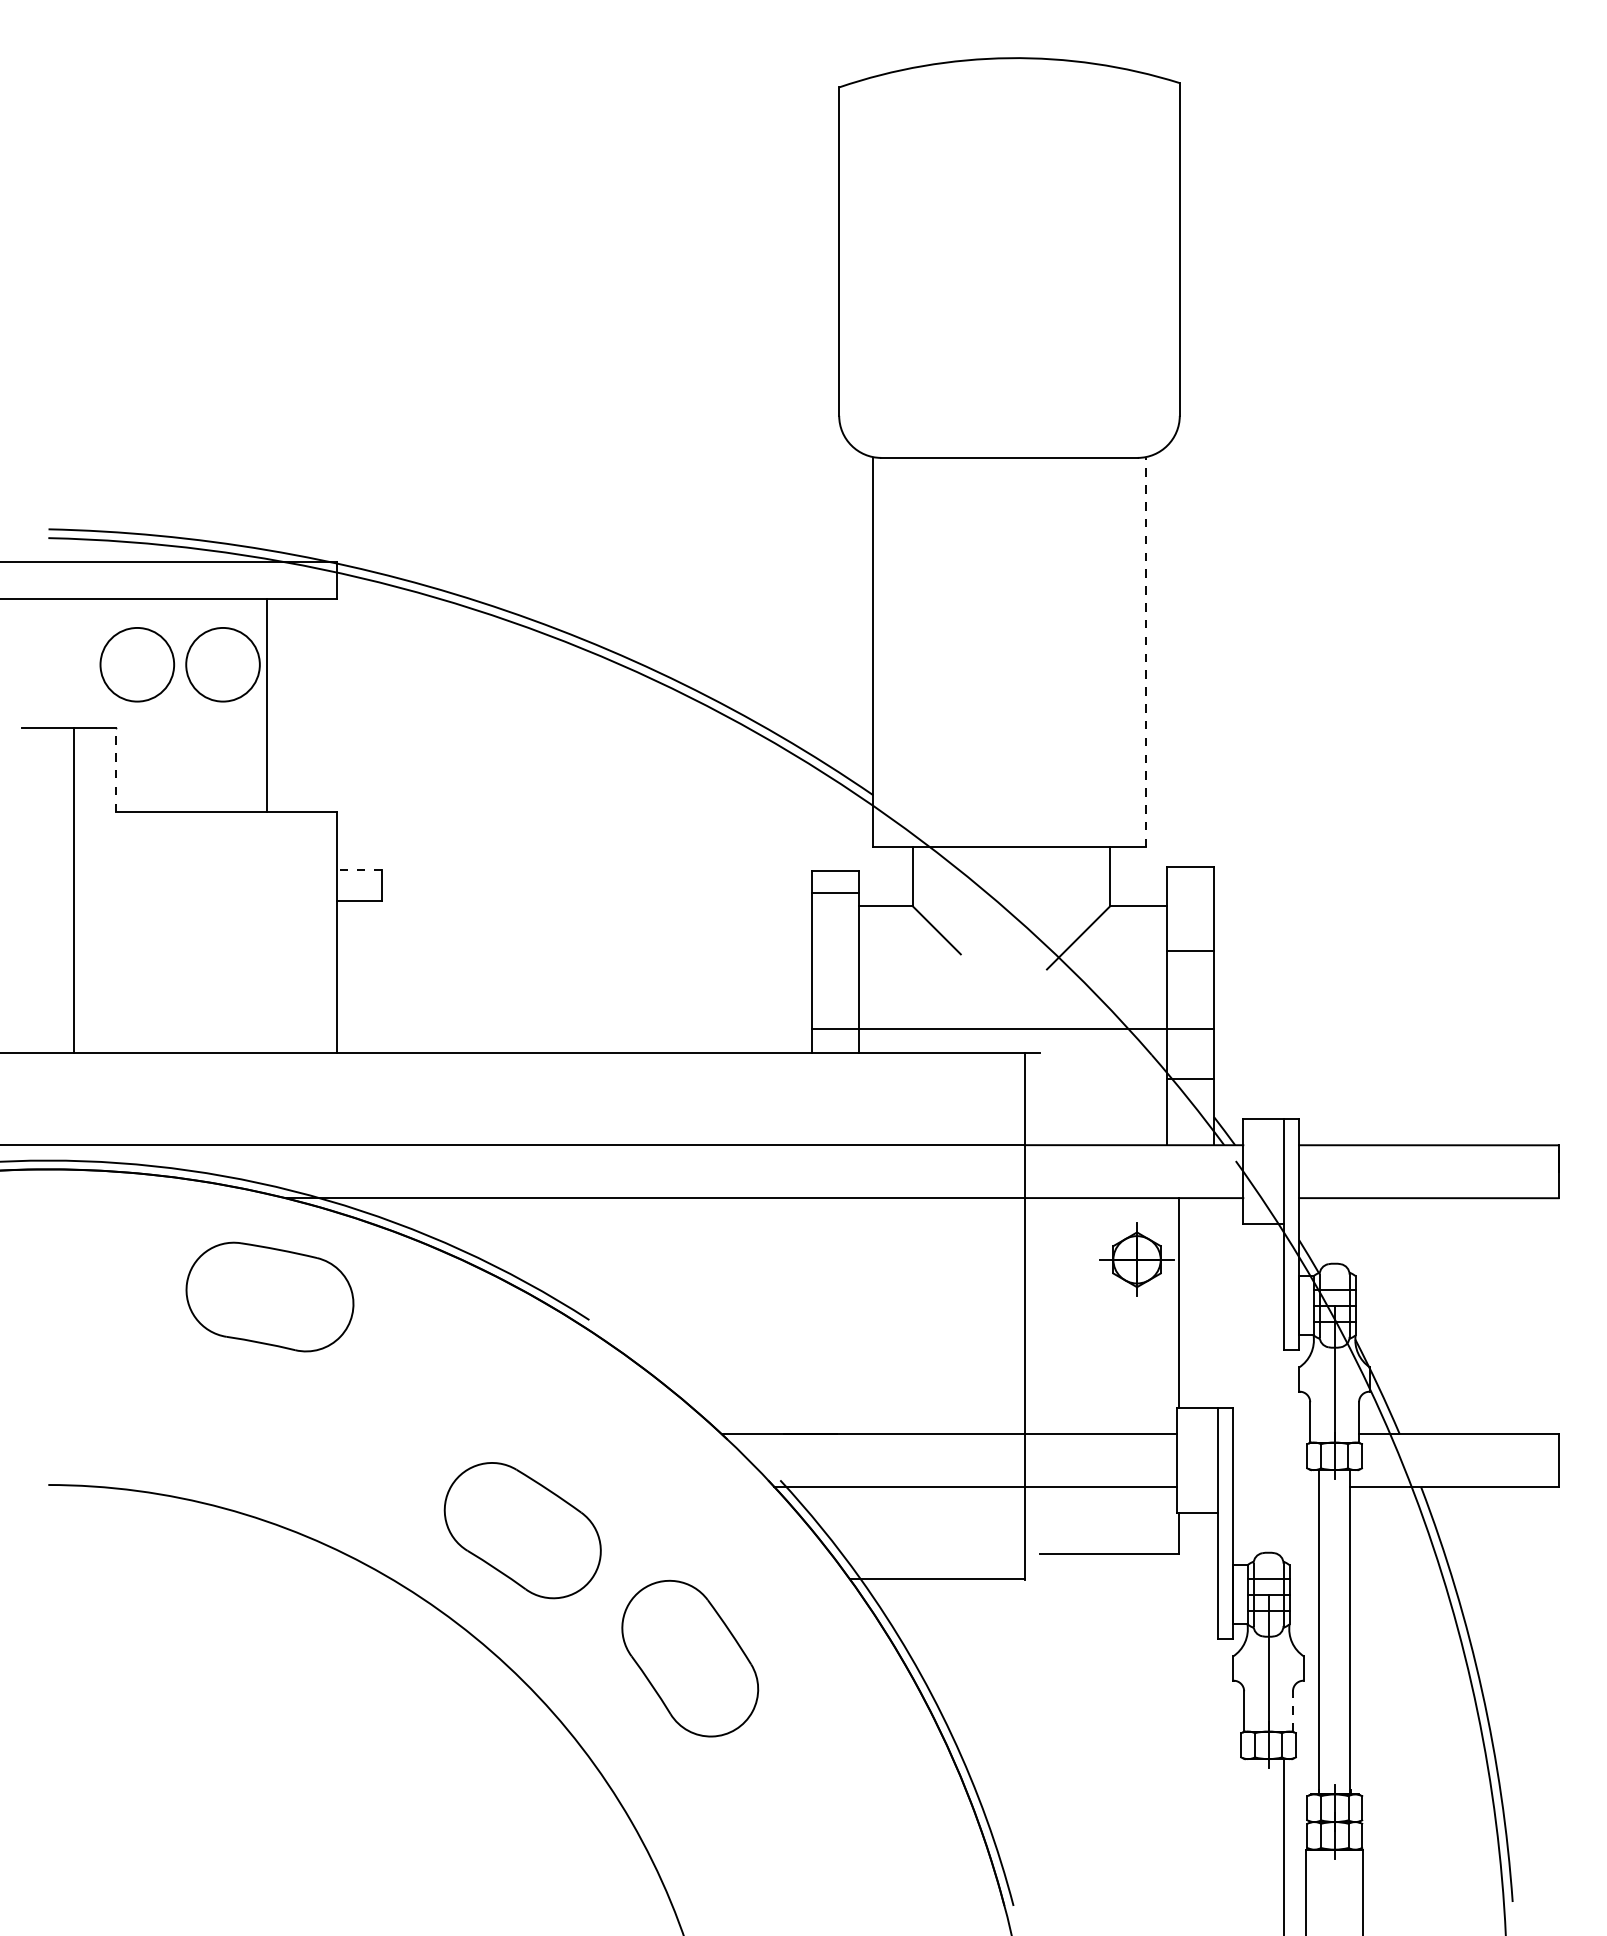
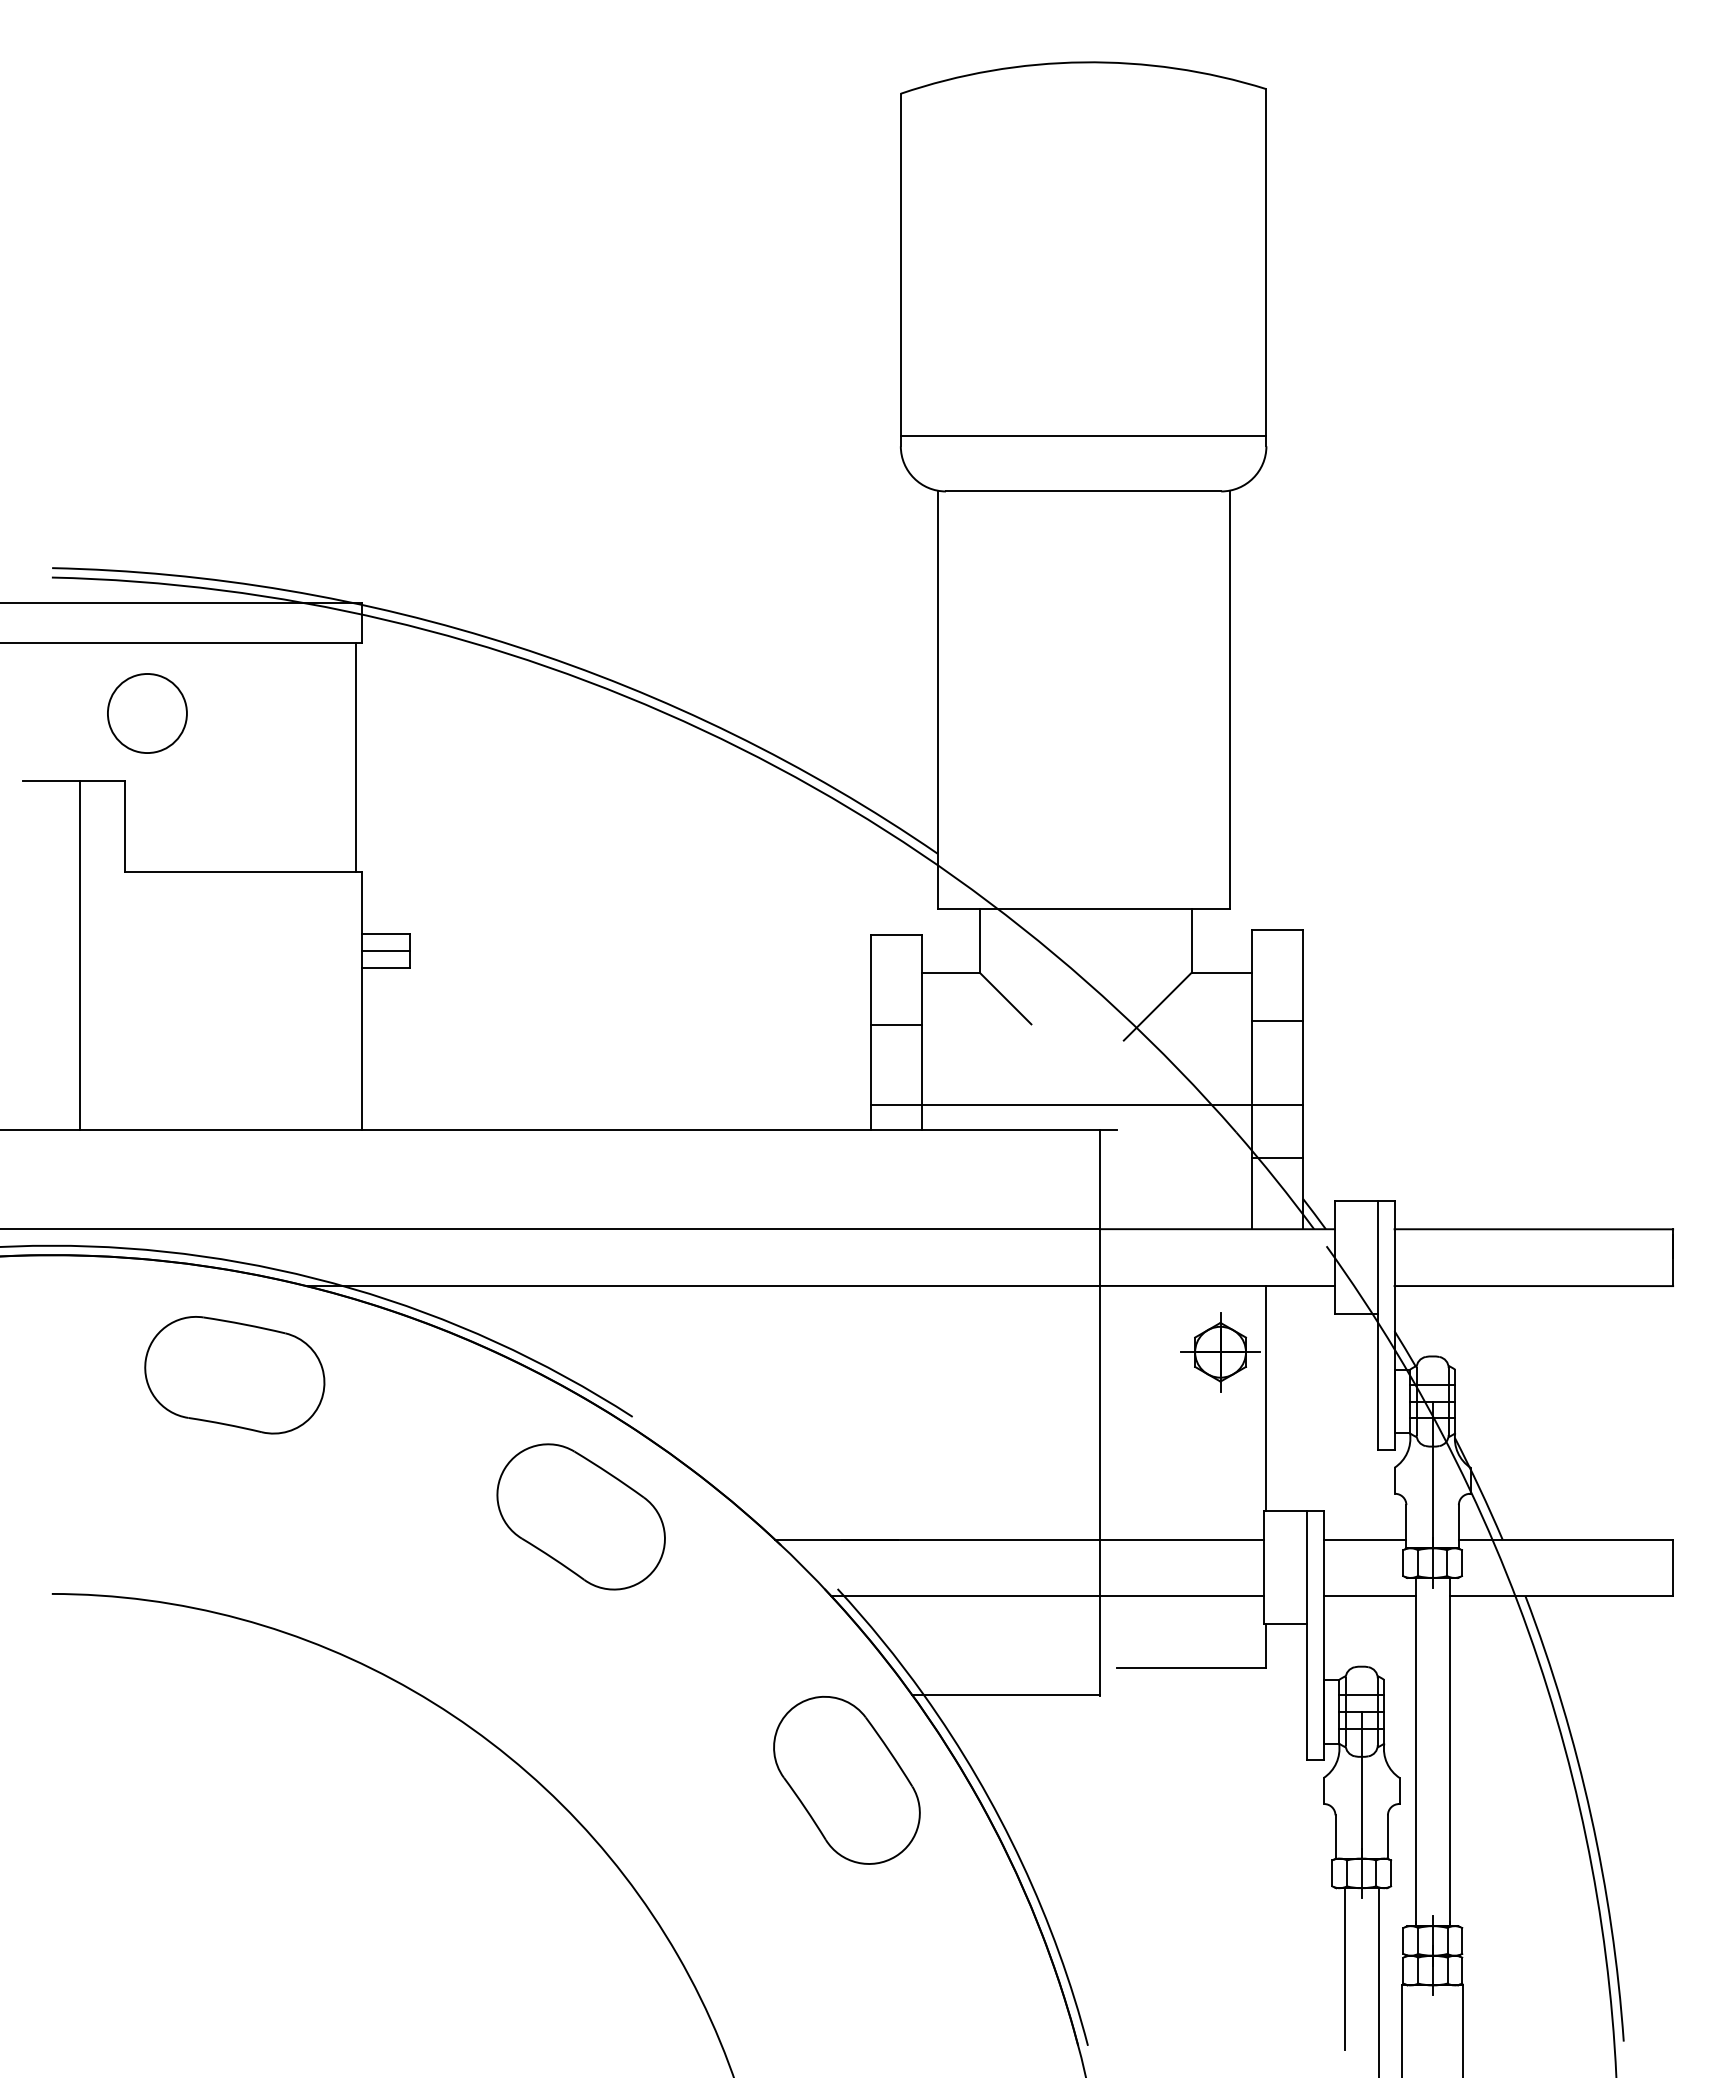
line: (1009, 406) -> (1083, 436), added
line: (1145, 652) -> (1229, 700), dashed -> solid
circle: (223, 664) -> (239, 713), removed
line: (266, 704) -> (356, 756), moved
line: (115, 769) -> (124, 825), dashed -> solid
line: (360, 869) -> (386, 933), dashed -> solid
line: (360, 885) -> (386, 950), added
line: (835, 893) -> (896, 1025), moved
part: (269, 1297) -> (234, 1375), moved
line: (1271, 1434) -> (1364, 1539), added
line: (1275, 1487) -> (1369, 1596), added
part: (522, 1530) -> (580, 1516), moved
part: (689, 1658) -> (846, 1780), moved
line: (1292, 1710) -> (1387, 1836), dashed -> solid
line: (1253, 1833) -> (1345, 1968), added

